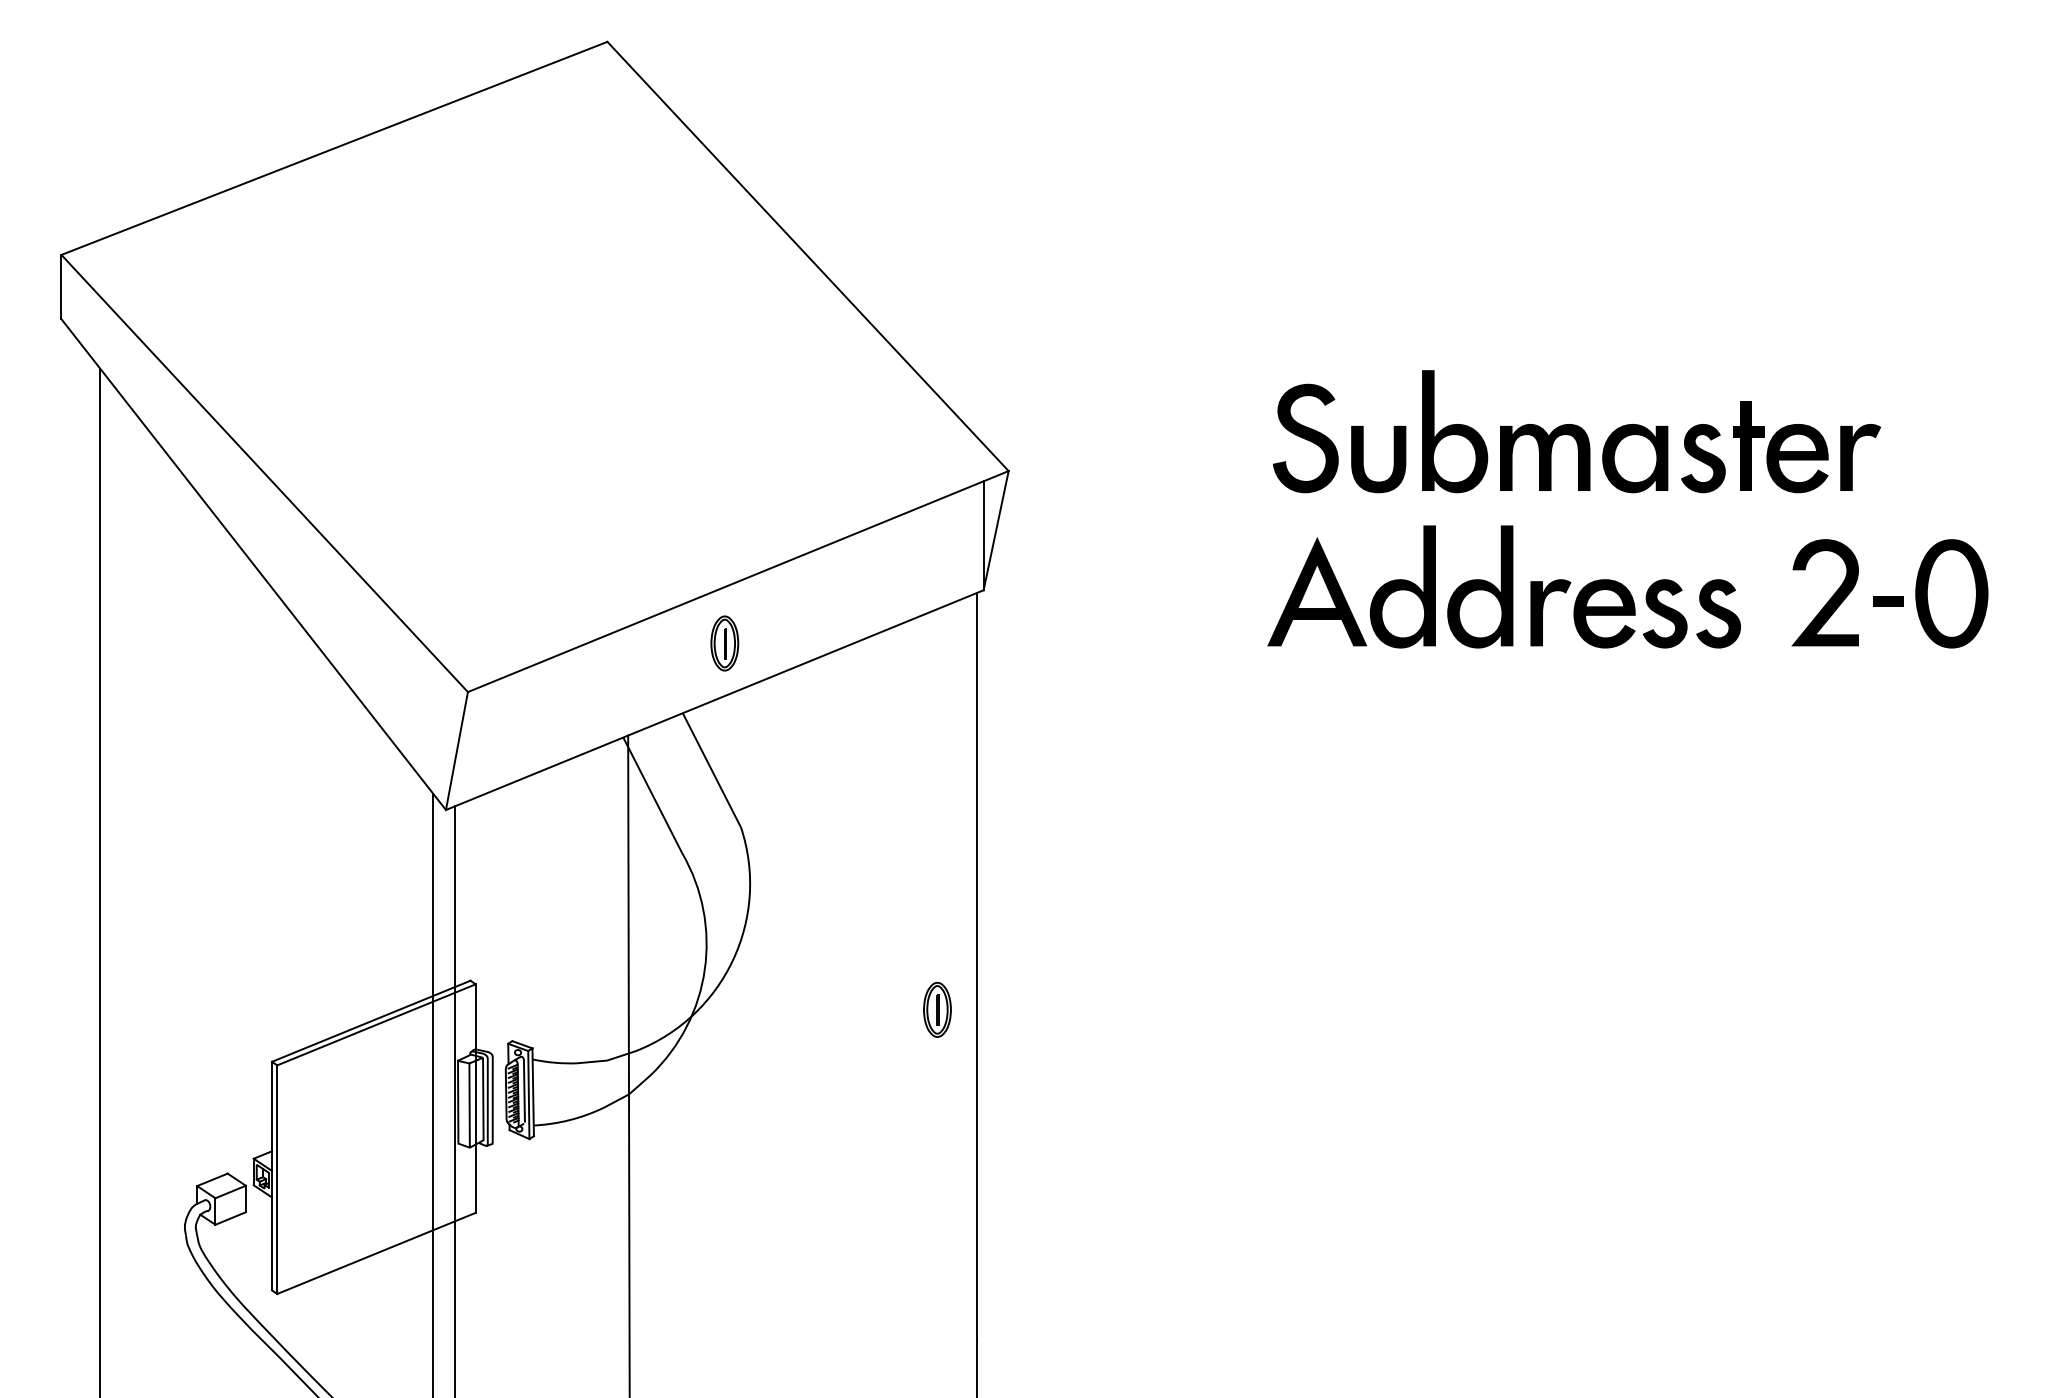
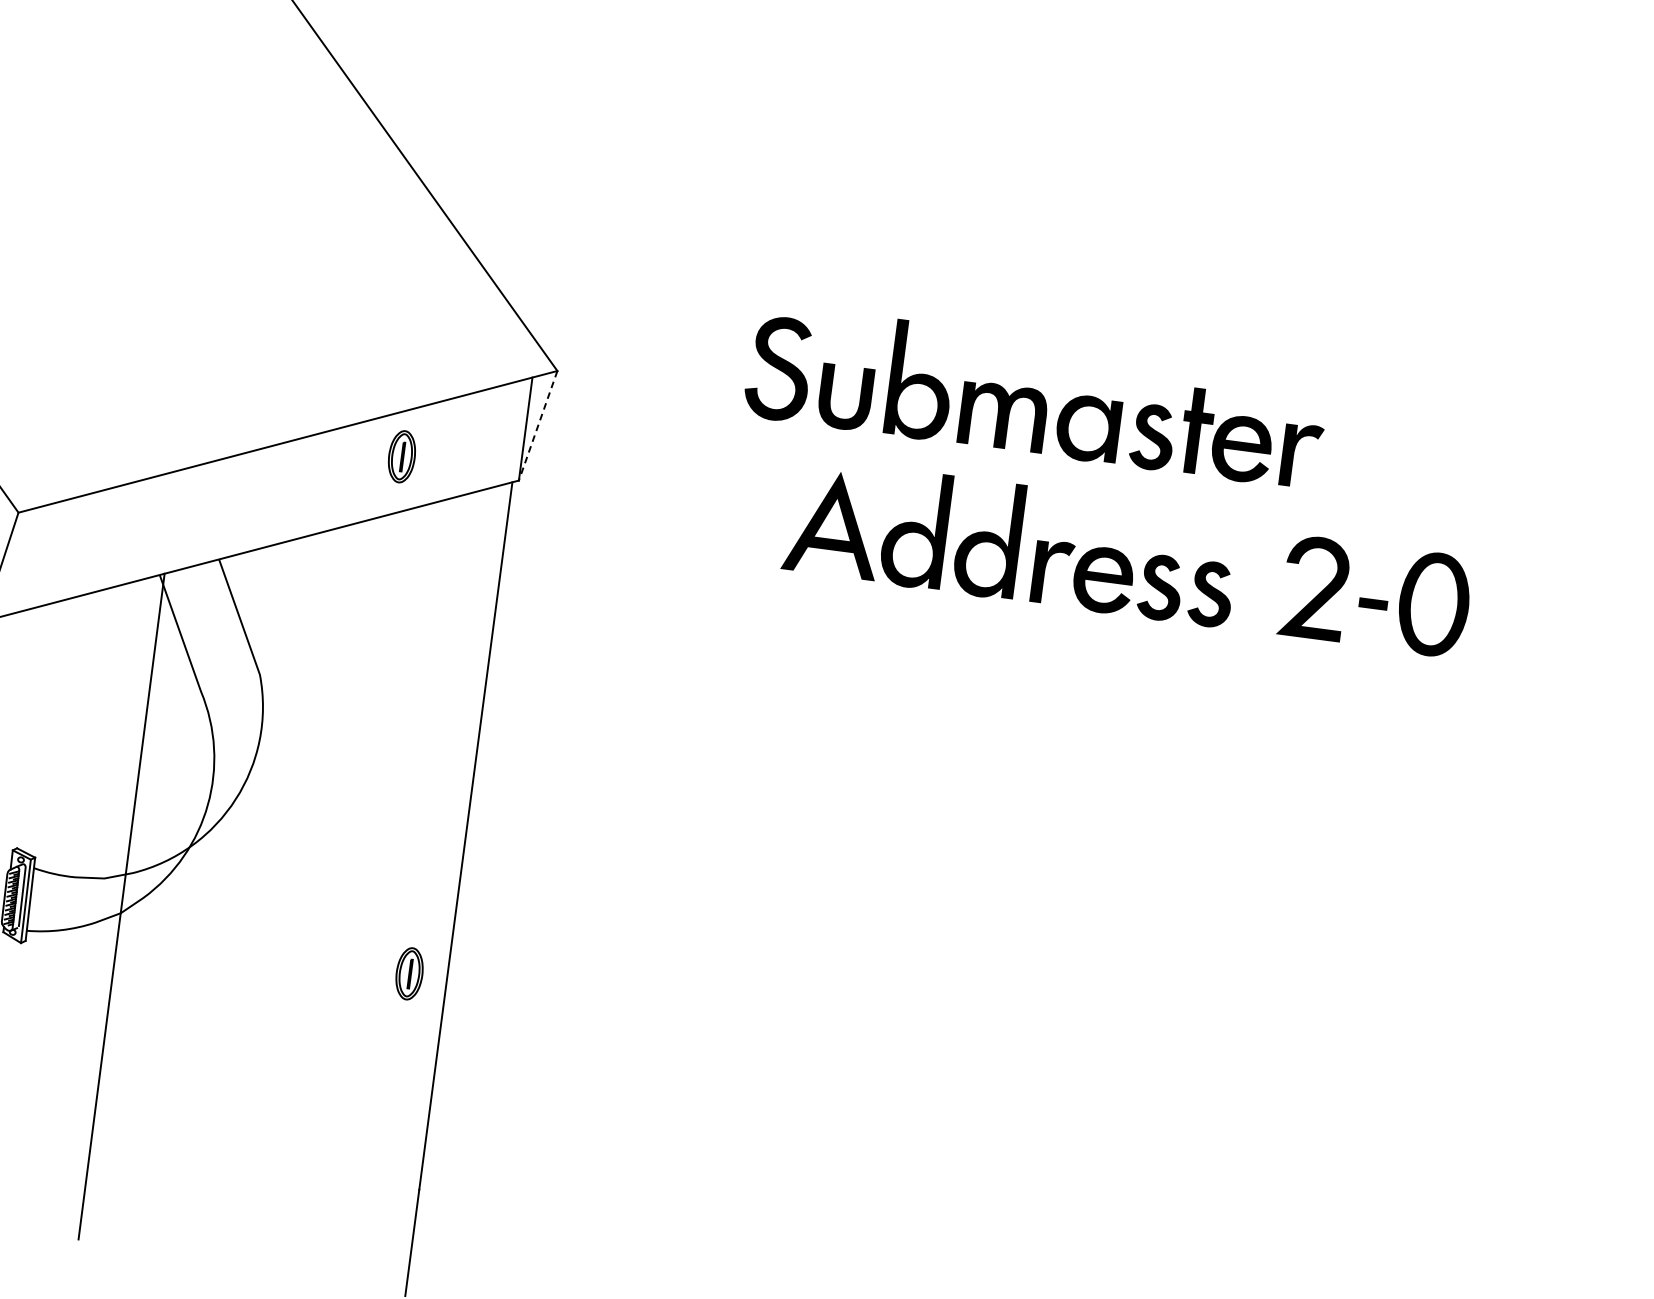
part: (1576, 431) -> (1036, 395), moved
line: (996, 530) -> (538, 425), solid -> dashed
part: (724, 643) -> (401, 456), moved
part: (937, 1009) -> (409, 973), moved

